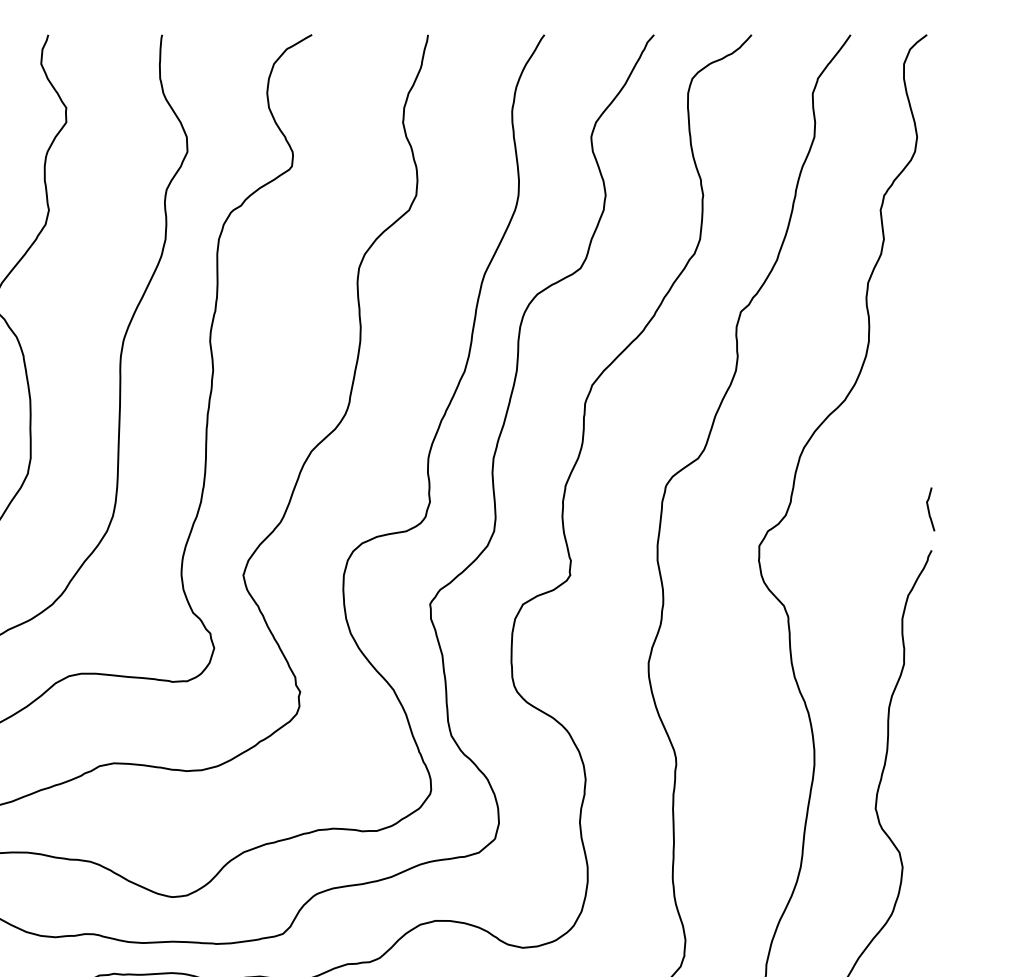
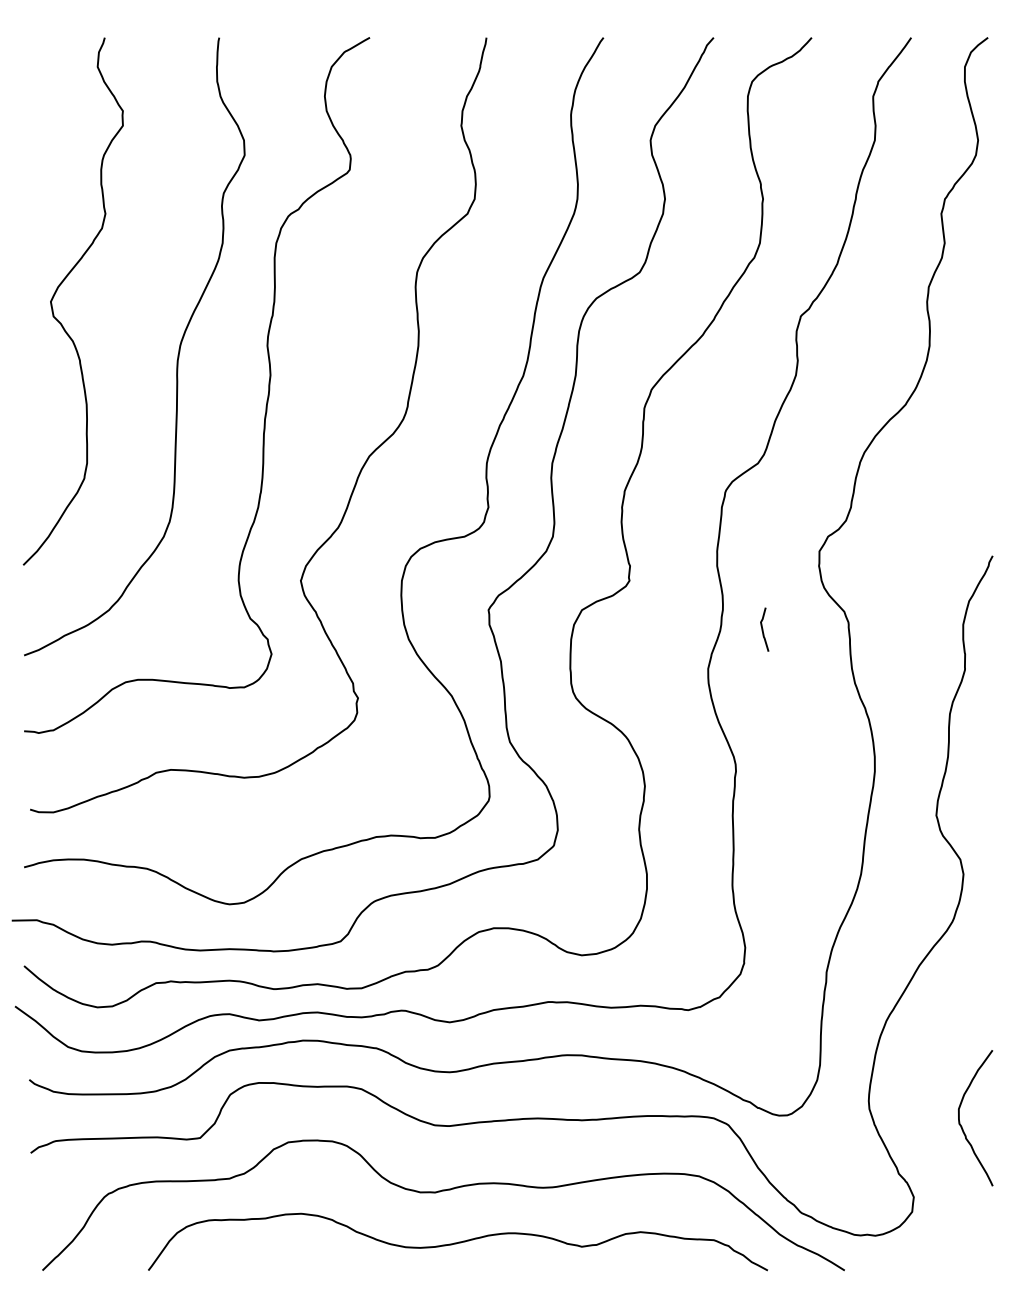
curve: (929, 509) -> (763, 629), moved

